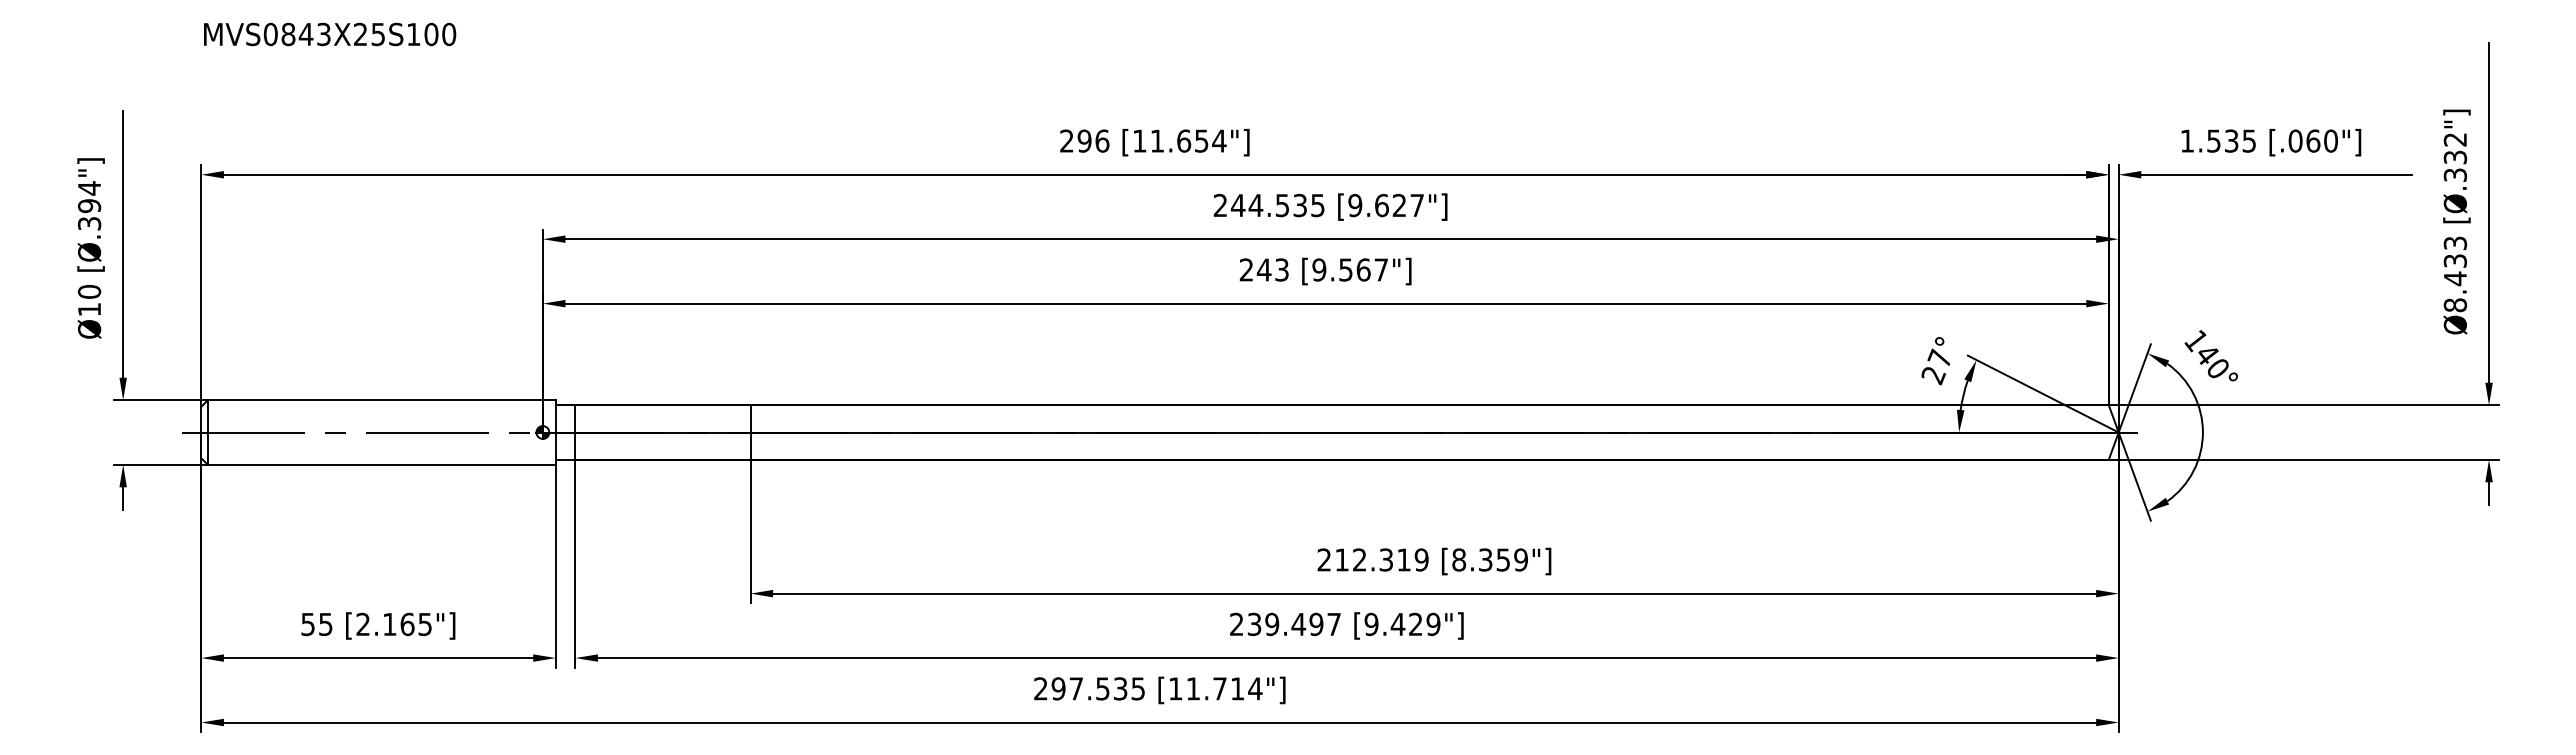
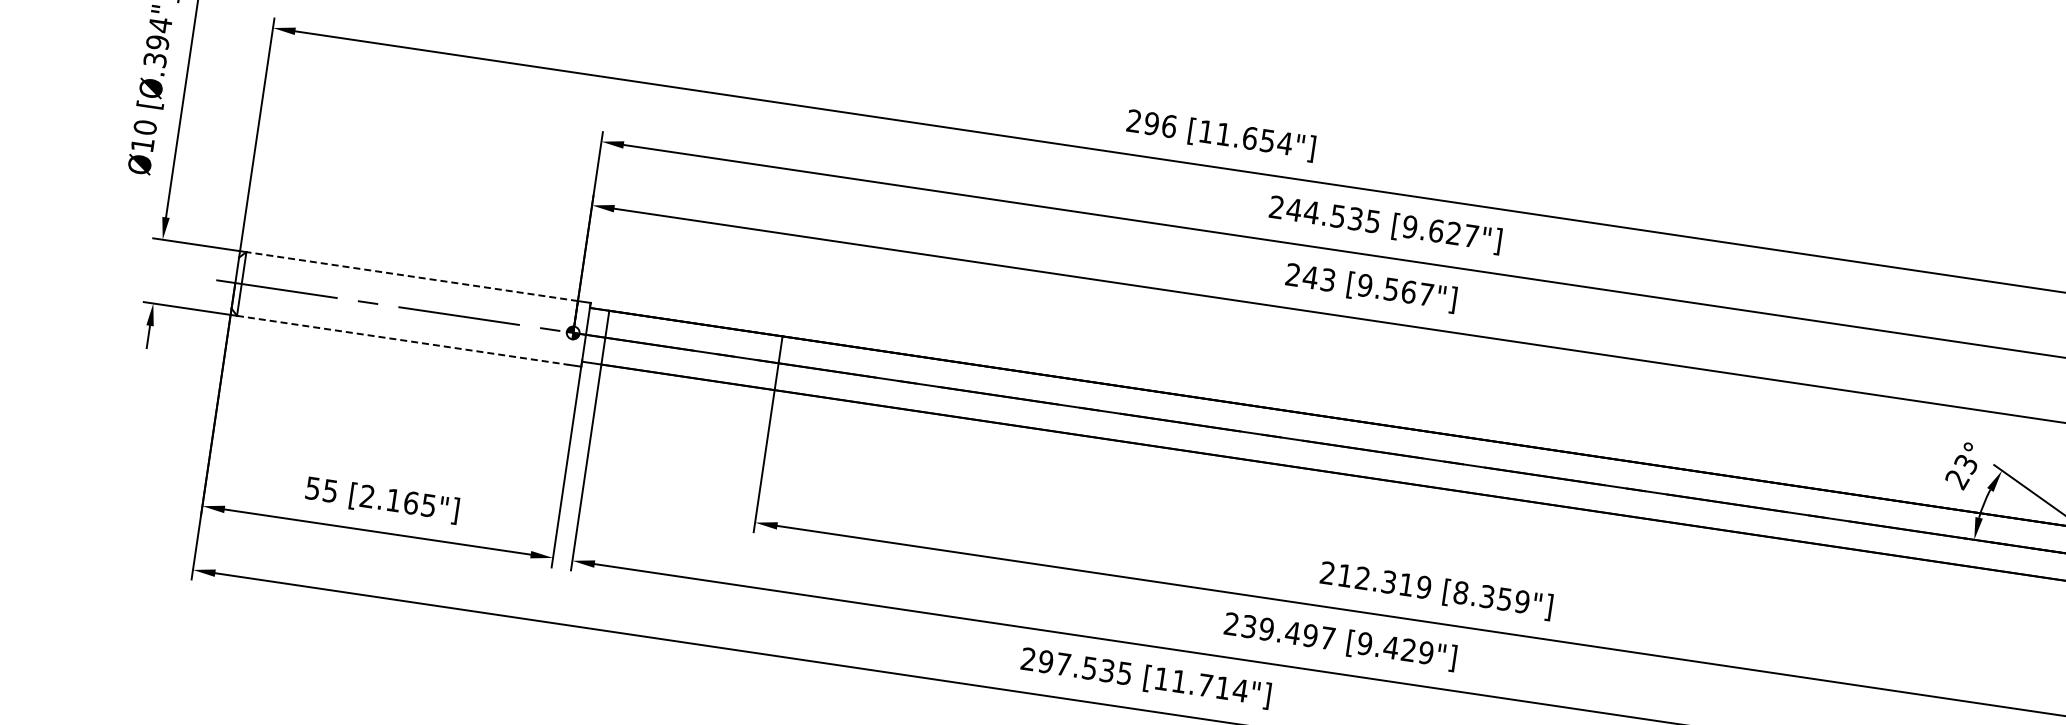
text: (1939, 358) -> (1965, 463), 27° -> 23°
line: (375, 400) -> (412, 276), solid -> dashed
line: (375, 464) -> (402, 340), solid -> dashed

